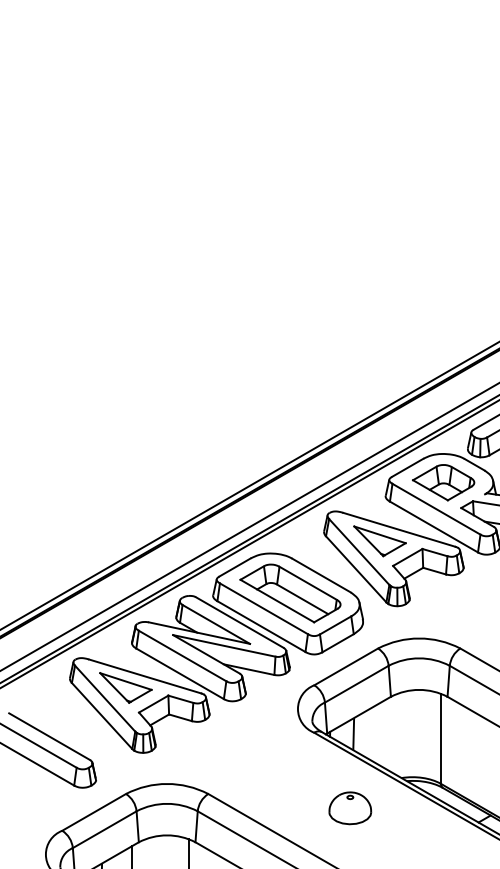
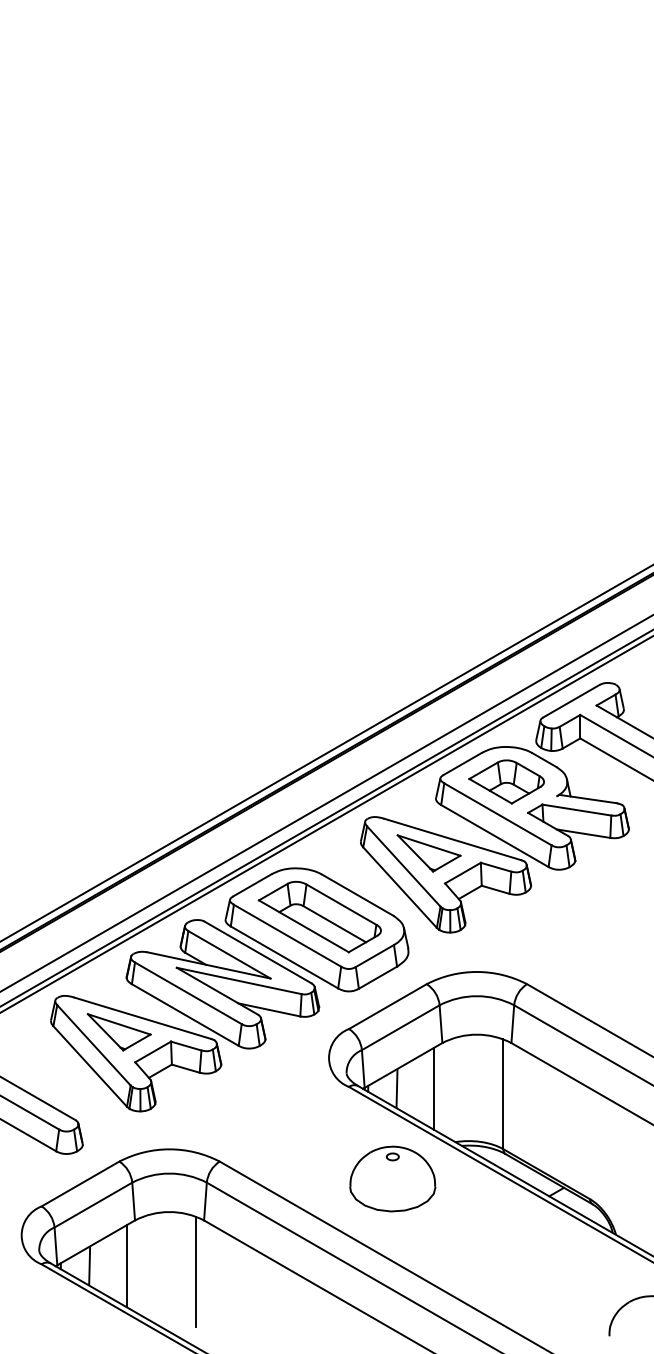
line: (384, 734) -> (434, 1088), added
part: (350, 807) -> (392, 1178), size x1.67

